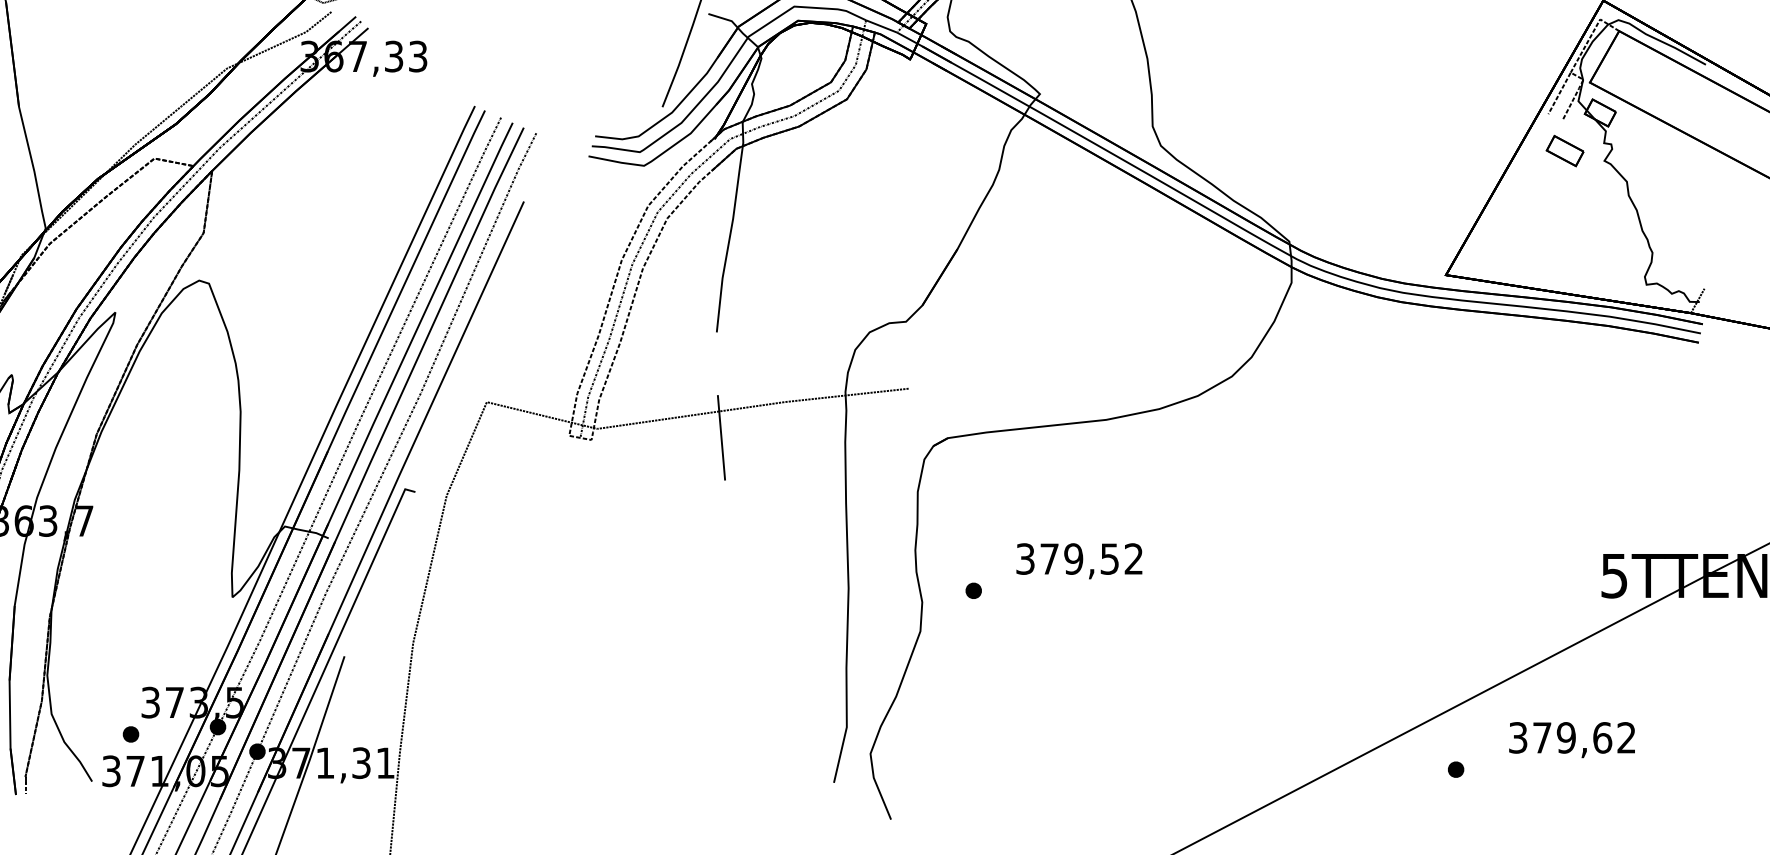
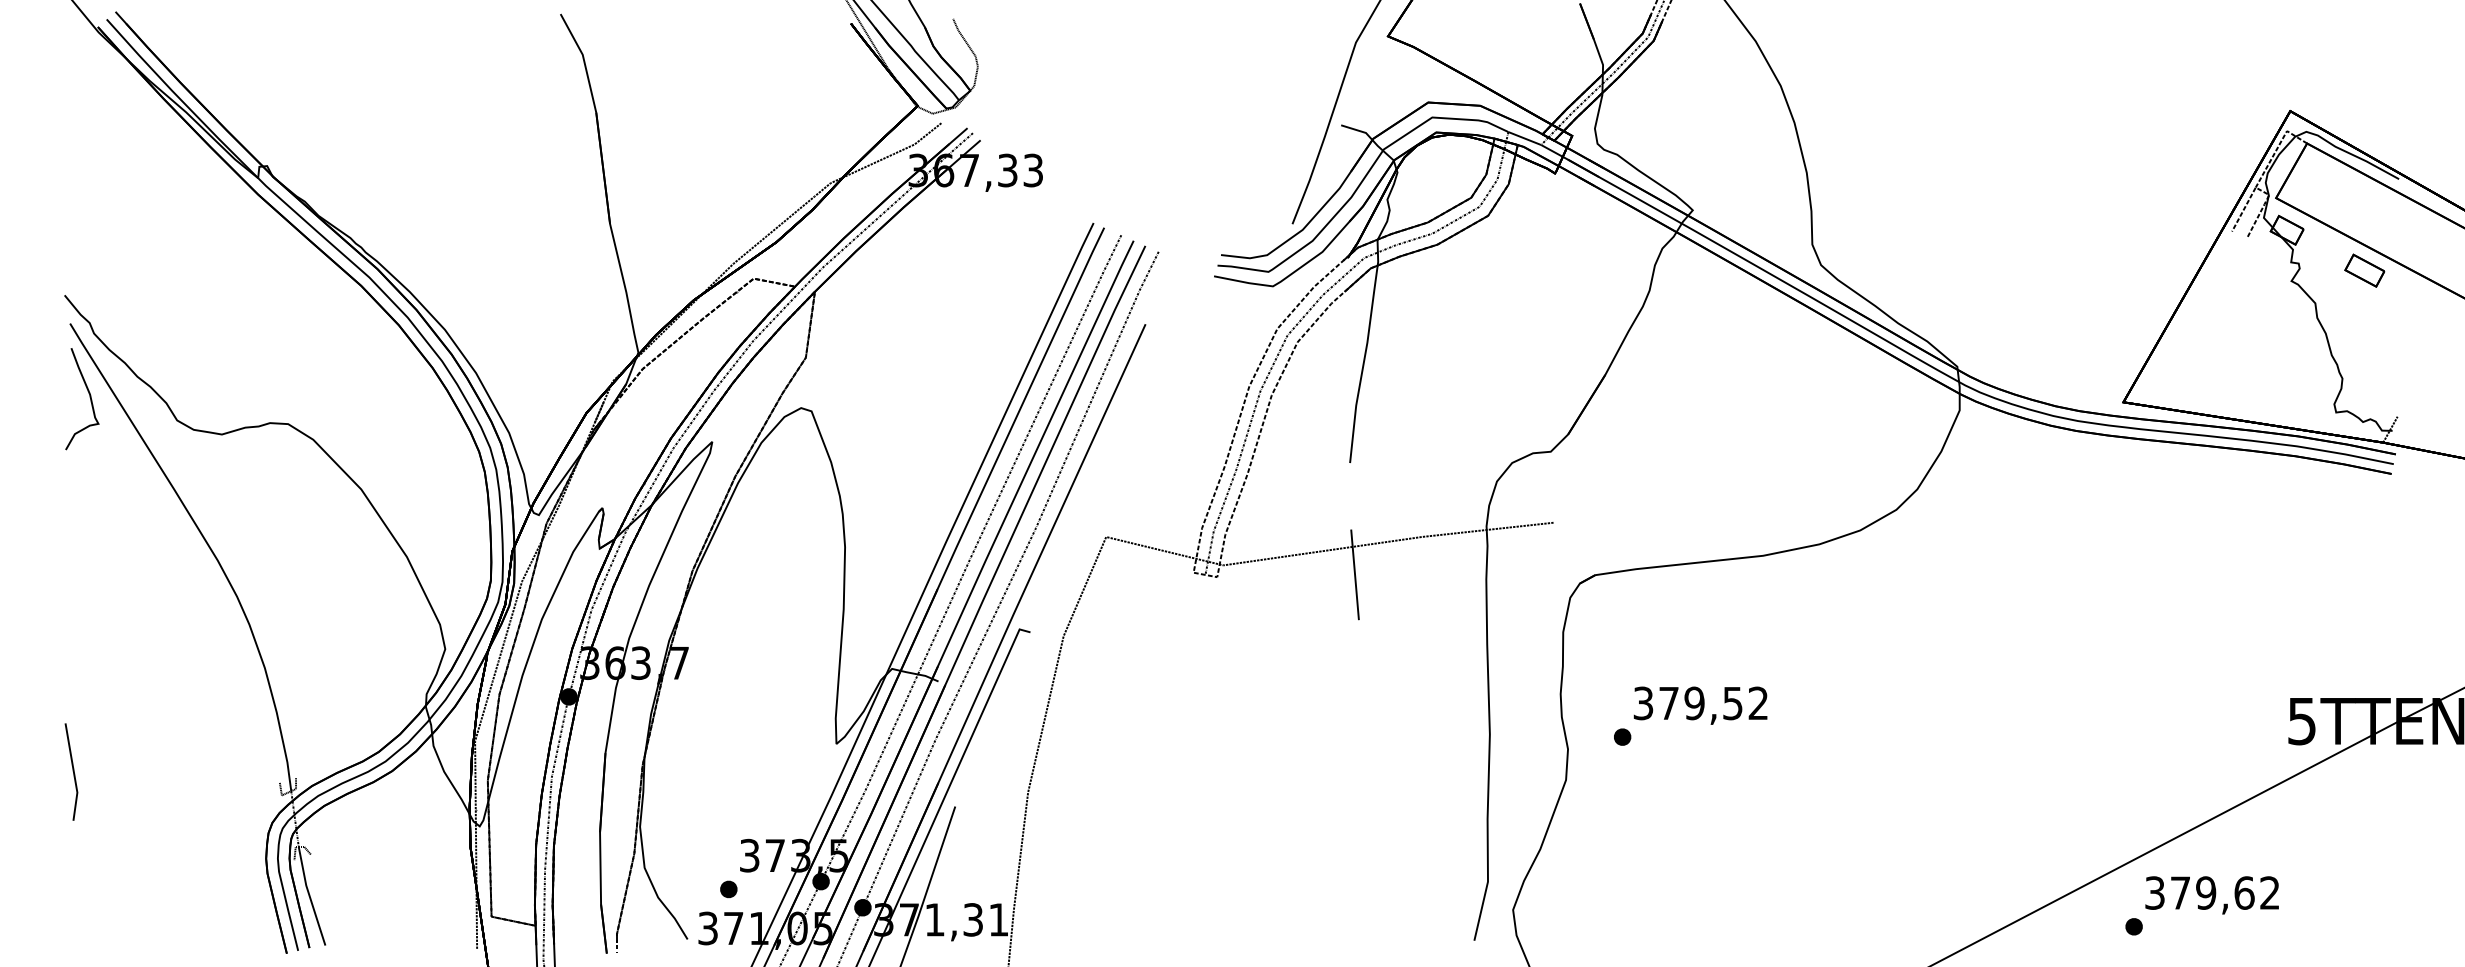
part: (1564, 150) -> (2364, 270), moved
text: (1079, 561) -> (1700, 705), moved
text: (1571, 740) -> (2211, 895), moved

